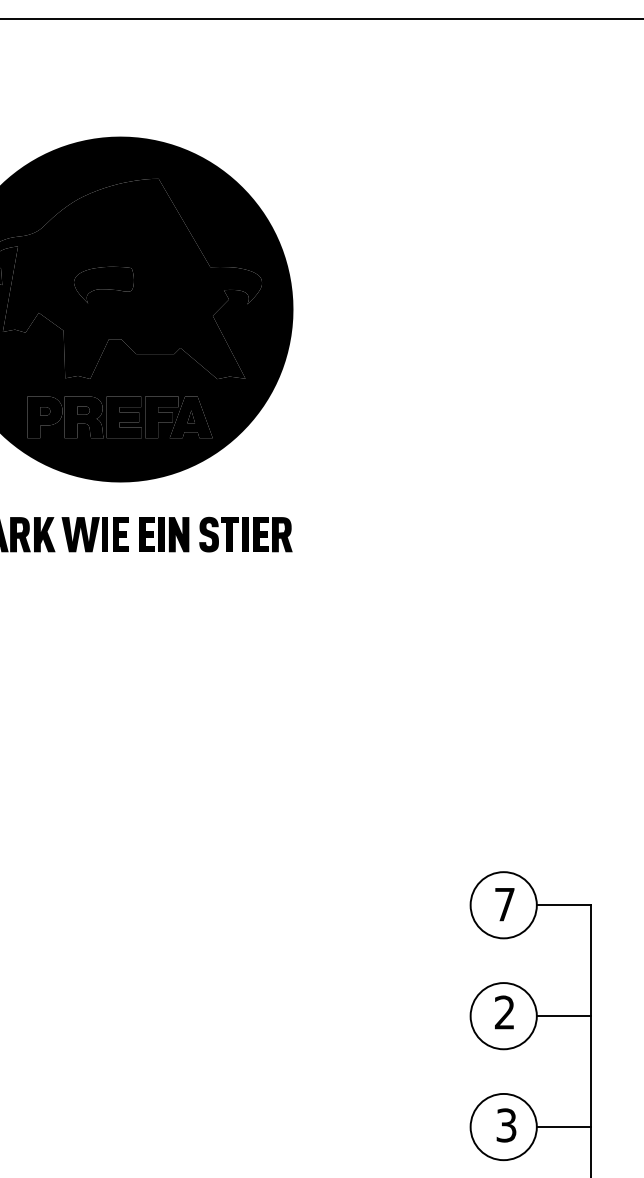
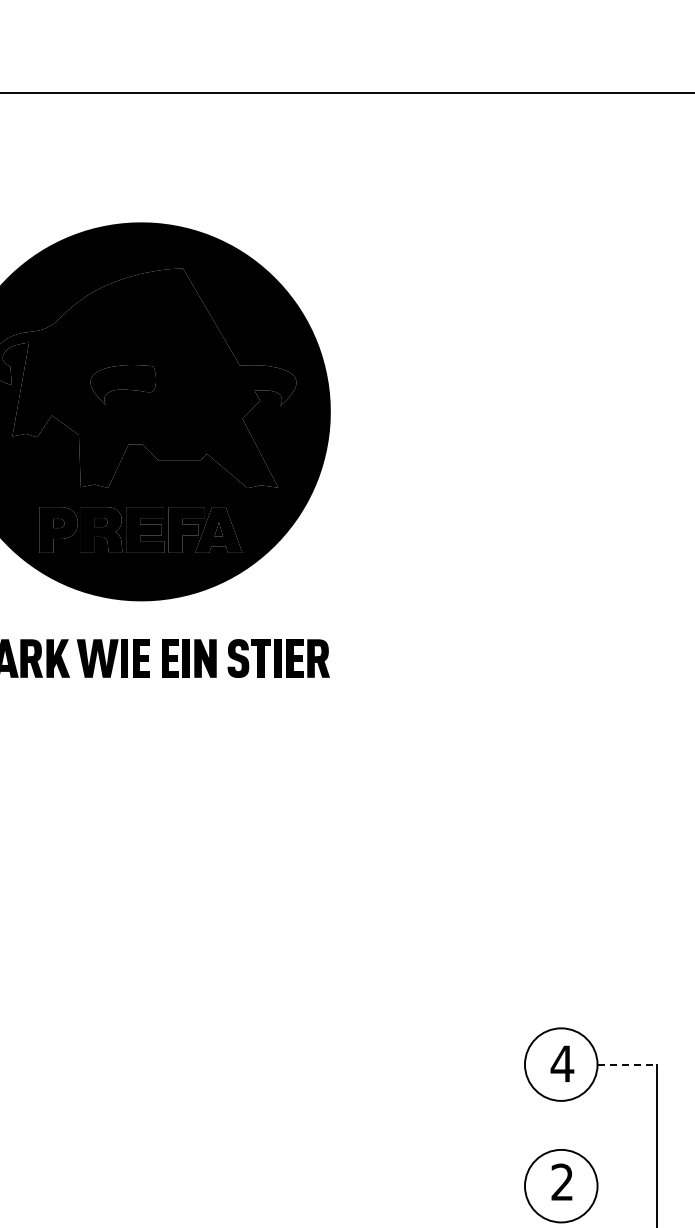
text: (504, 904) -> (562, 1063), 7 -> 4
line: (564, 905) -> (627, 1064), solid -> dashed
line: (563, 1016) -> (626, 1186), removed

